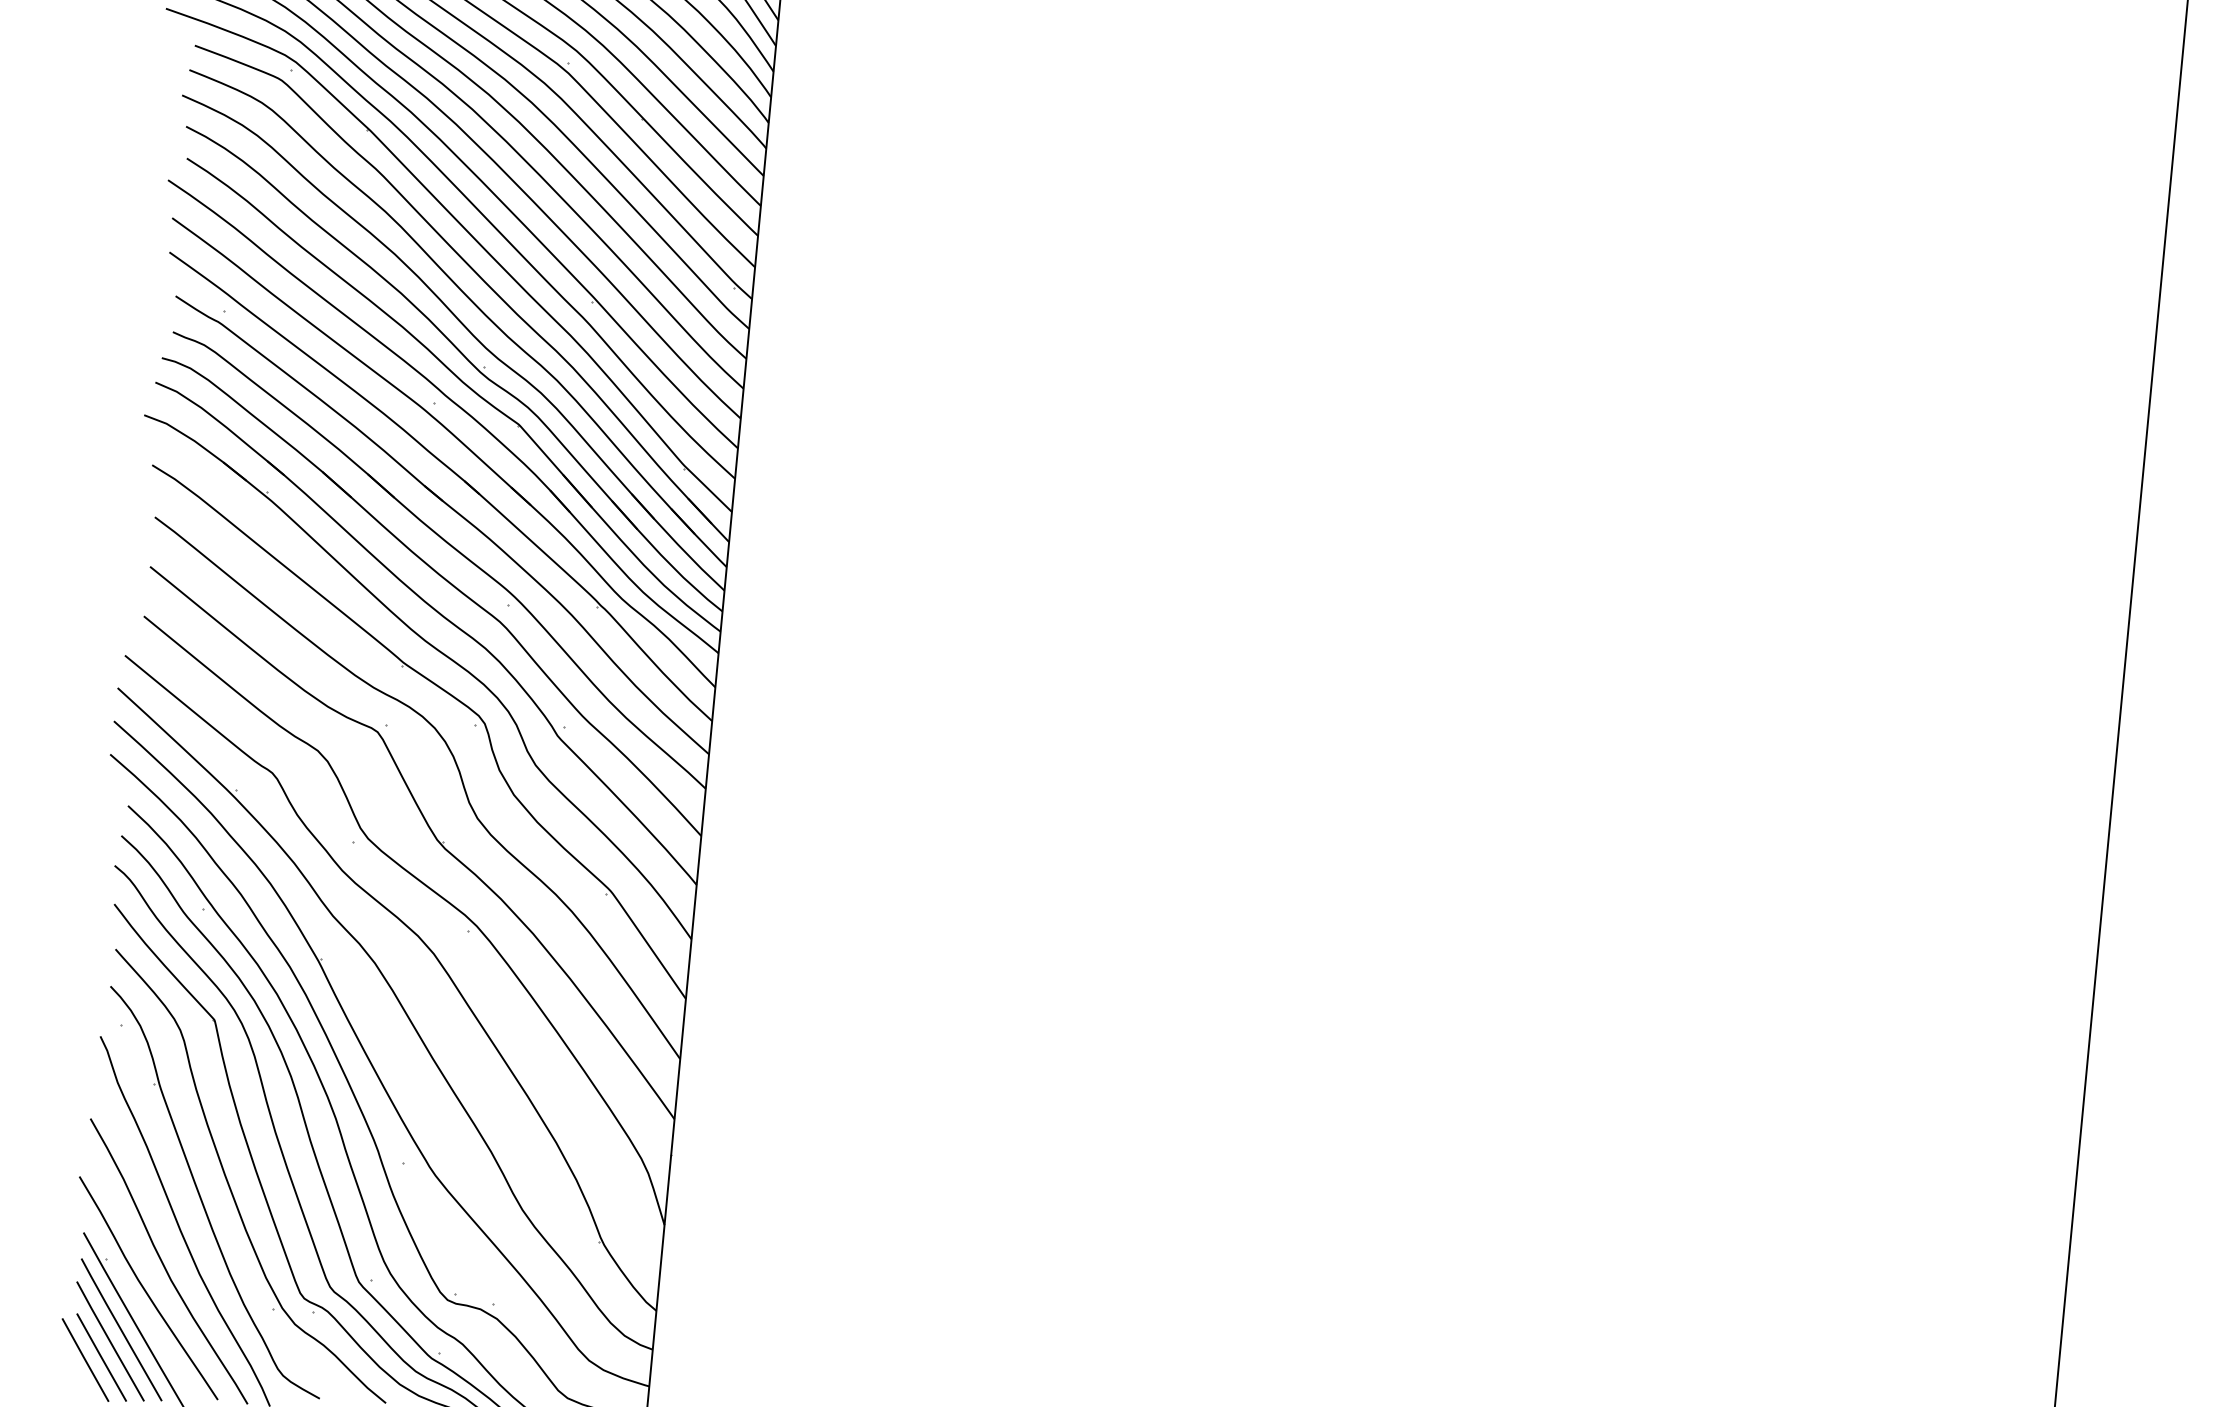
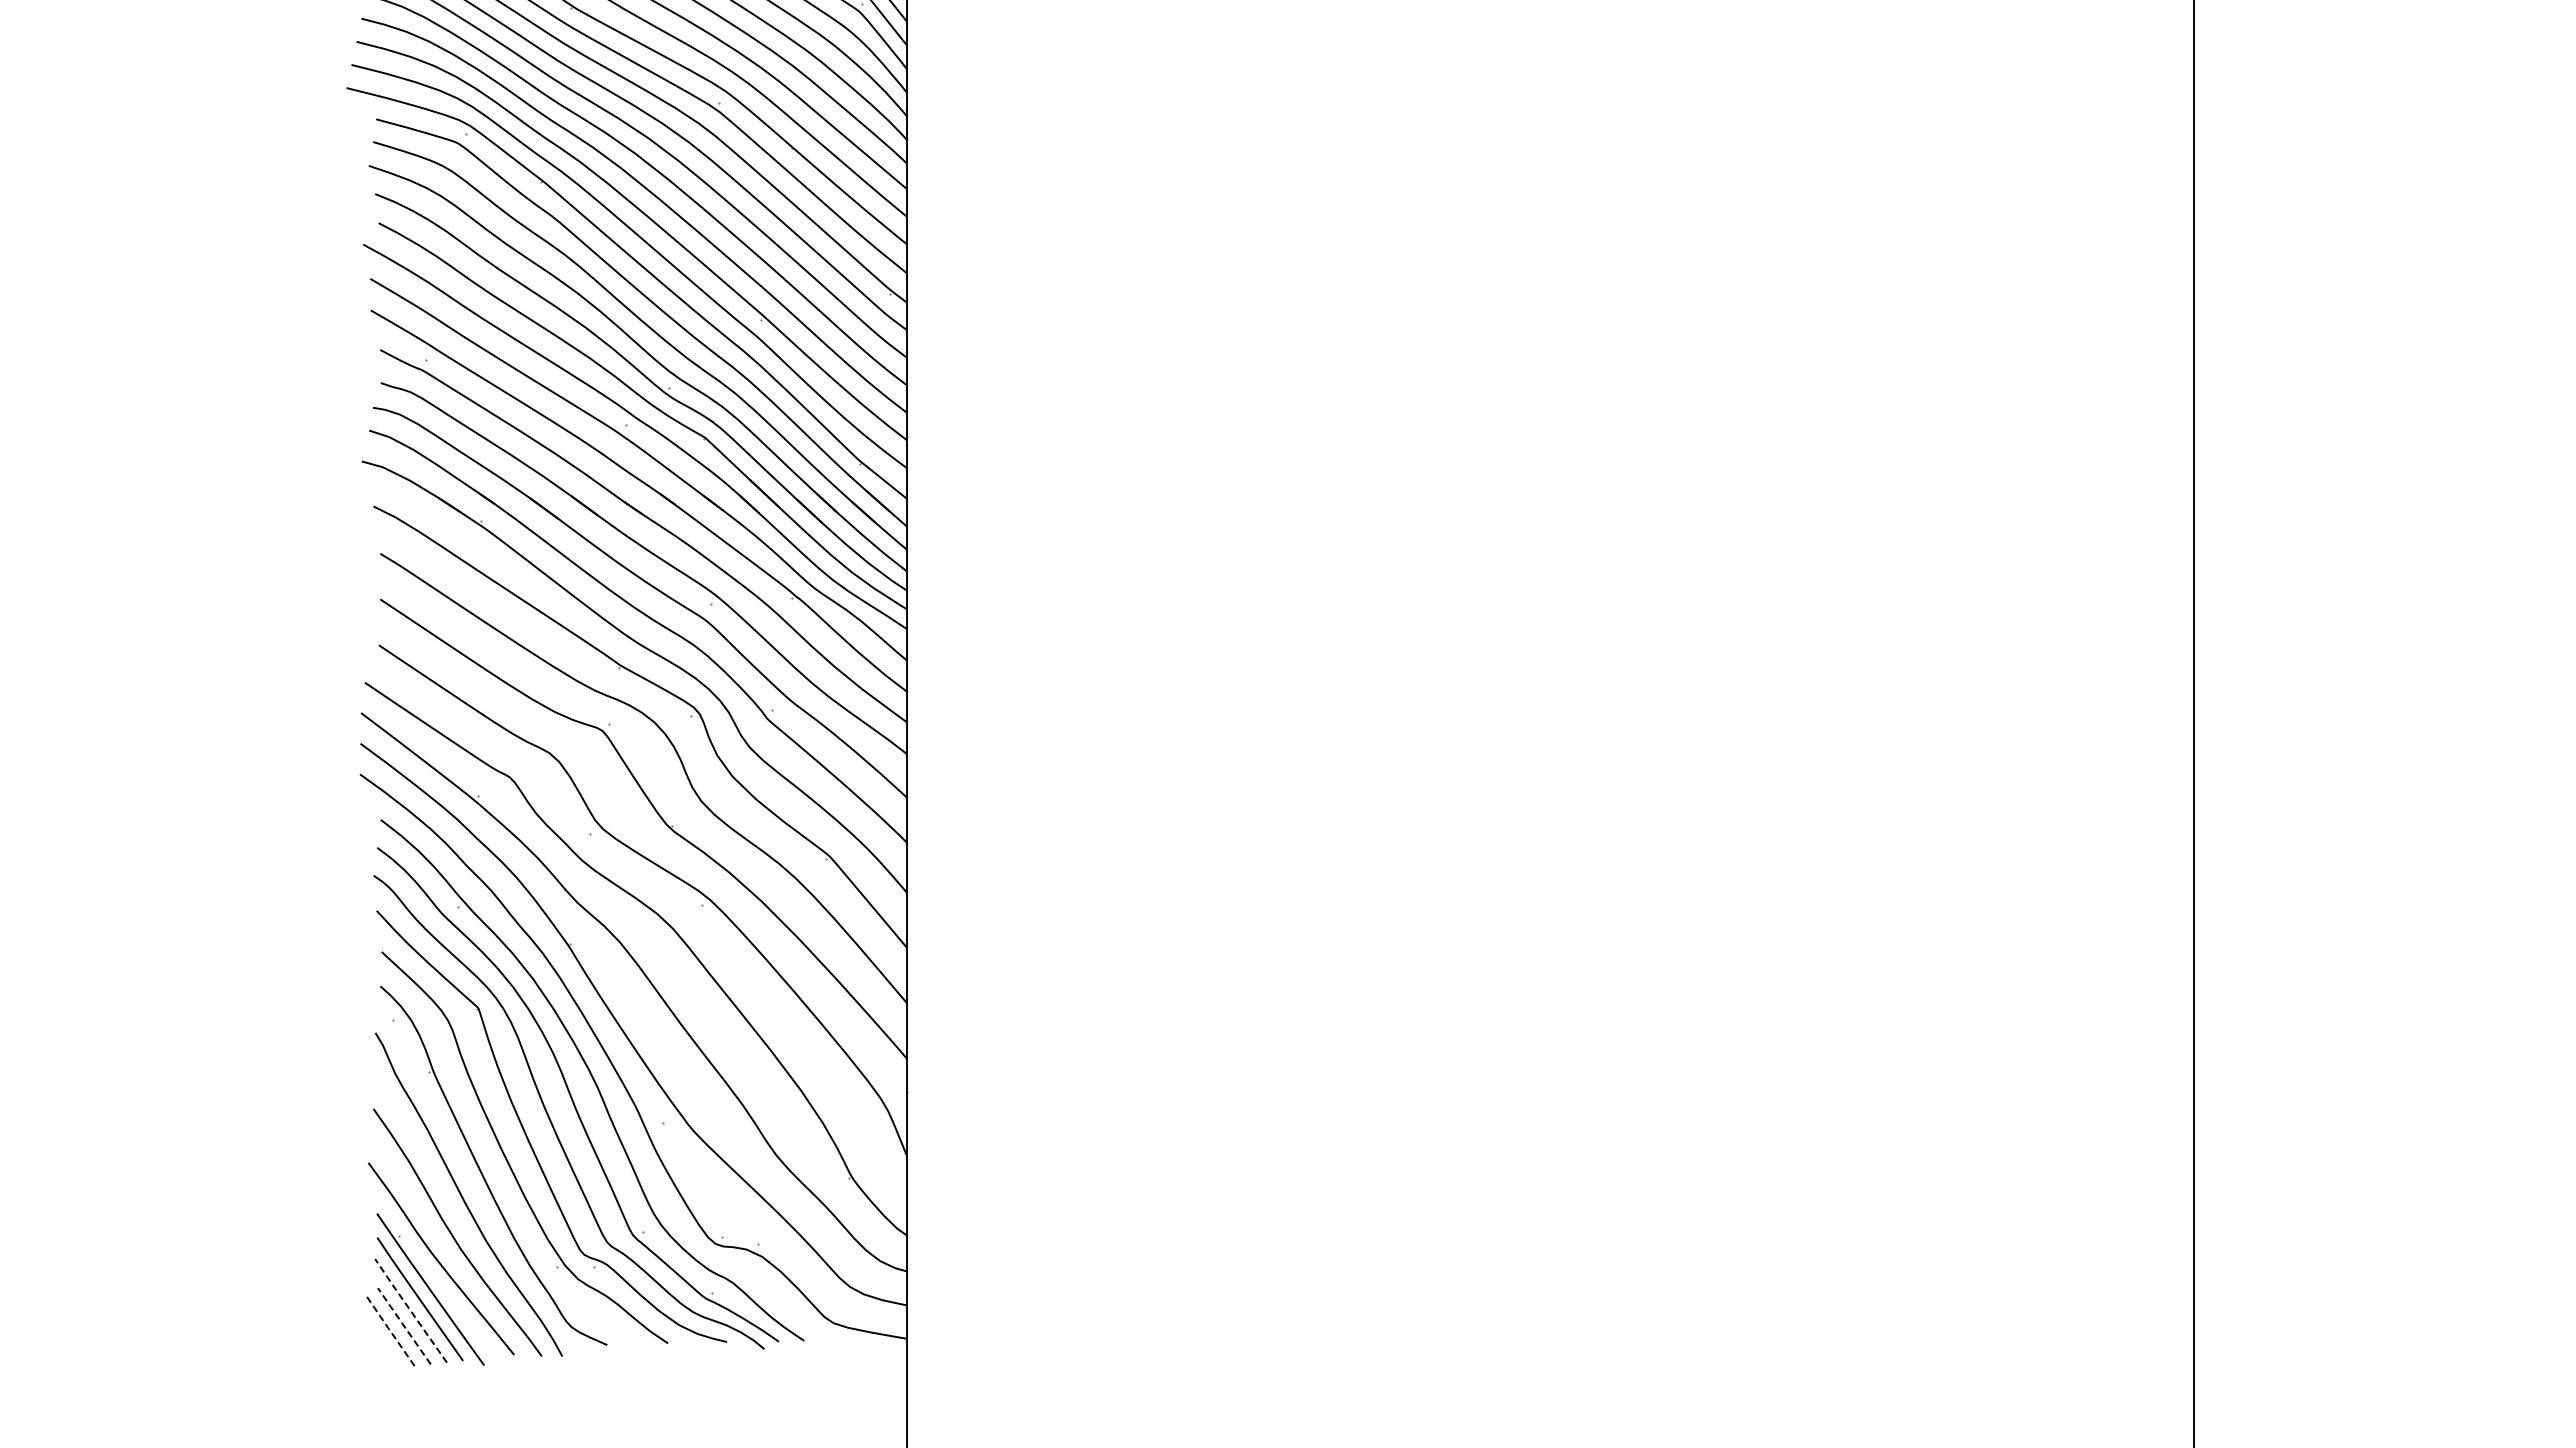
line: (109, 1341) -> (410, 1310), solid -> dashed
line: (100, 1356) -> (403, 1325), solid -> dashed
line: (85, 1359) -> (389, 1329), solid -> dashed

